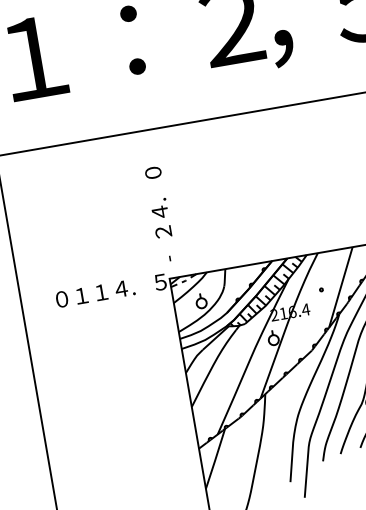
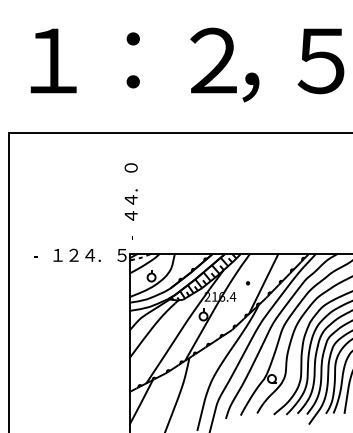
text: (162, 231) -> (130, 215), ２ -> ４
text: (100, 291) -> (73, 254), １ -> ２
text: (60, 298) -> (40, 254), ０ -> -

